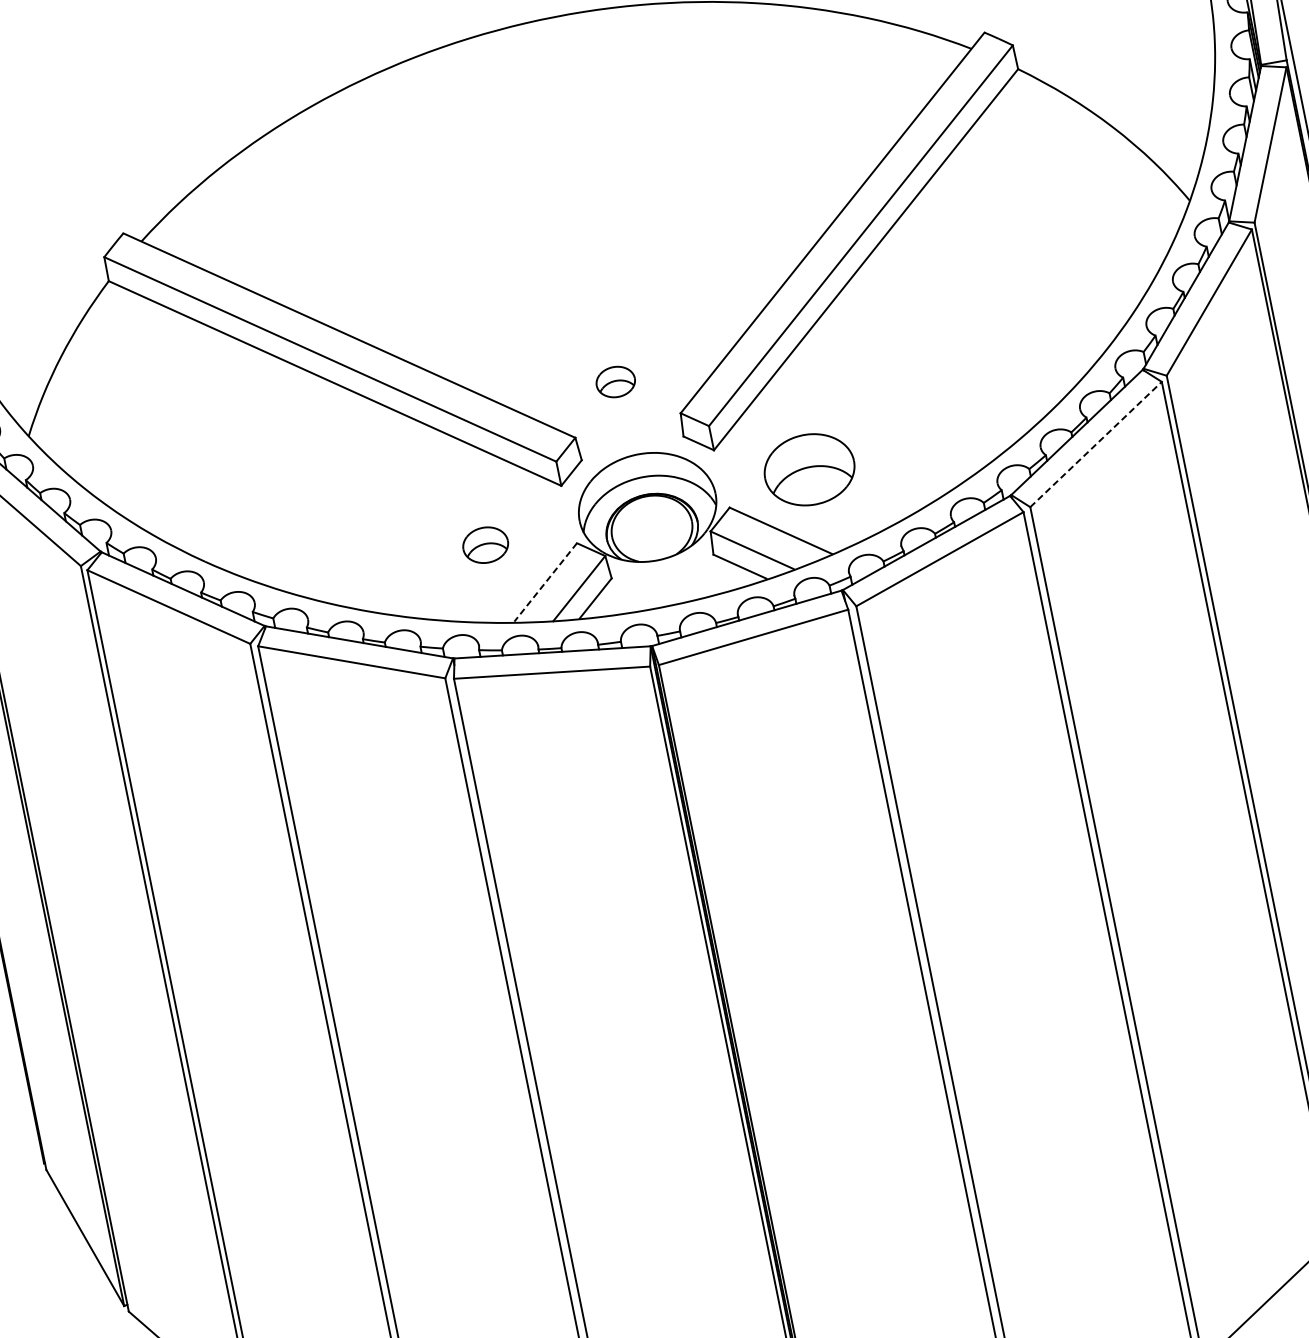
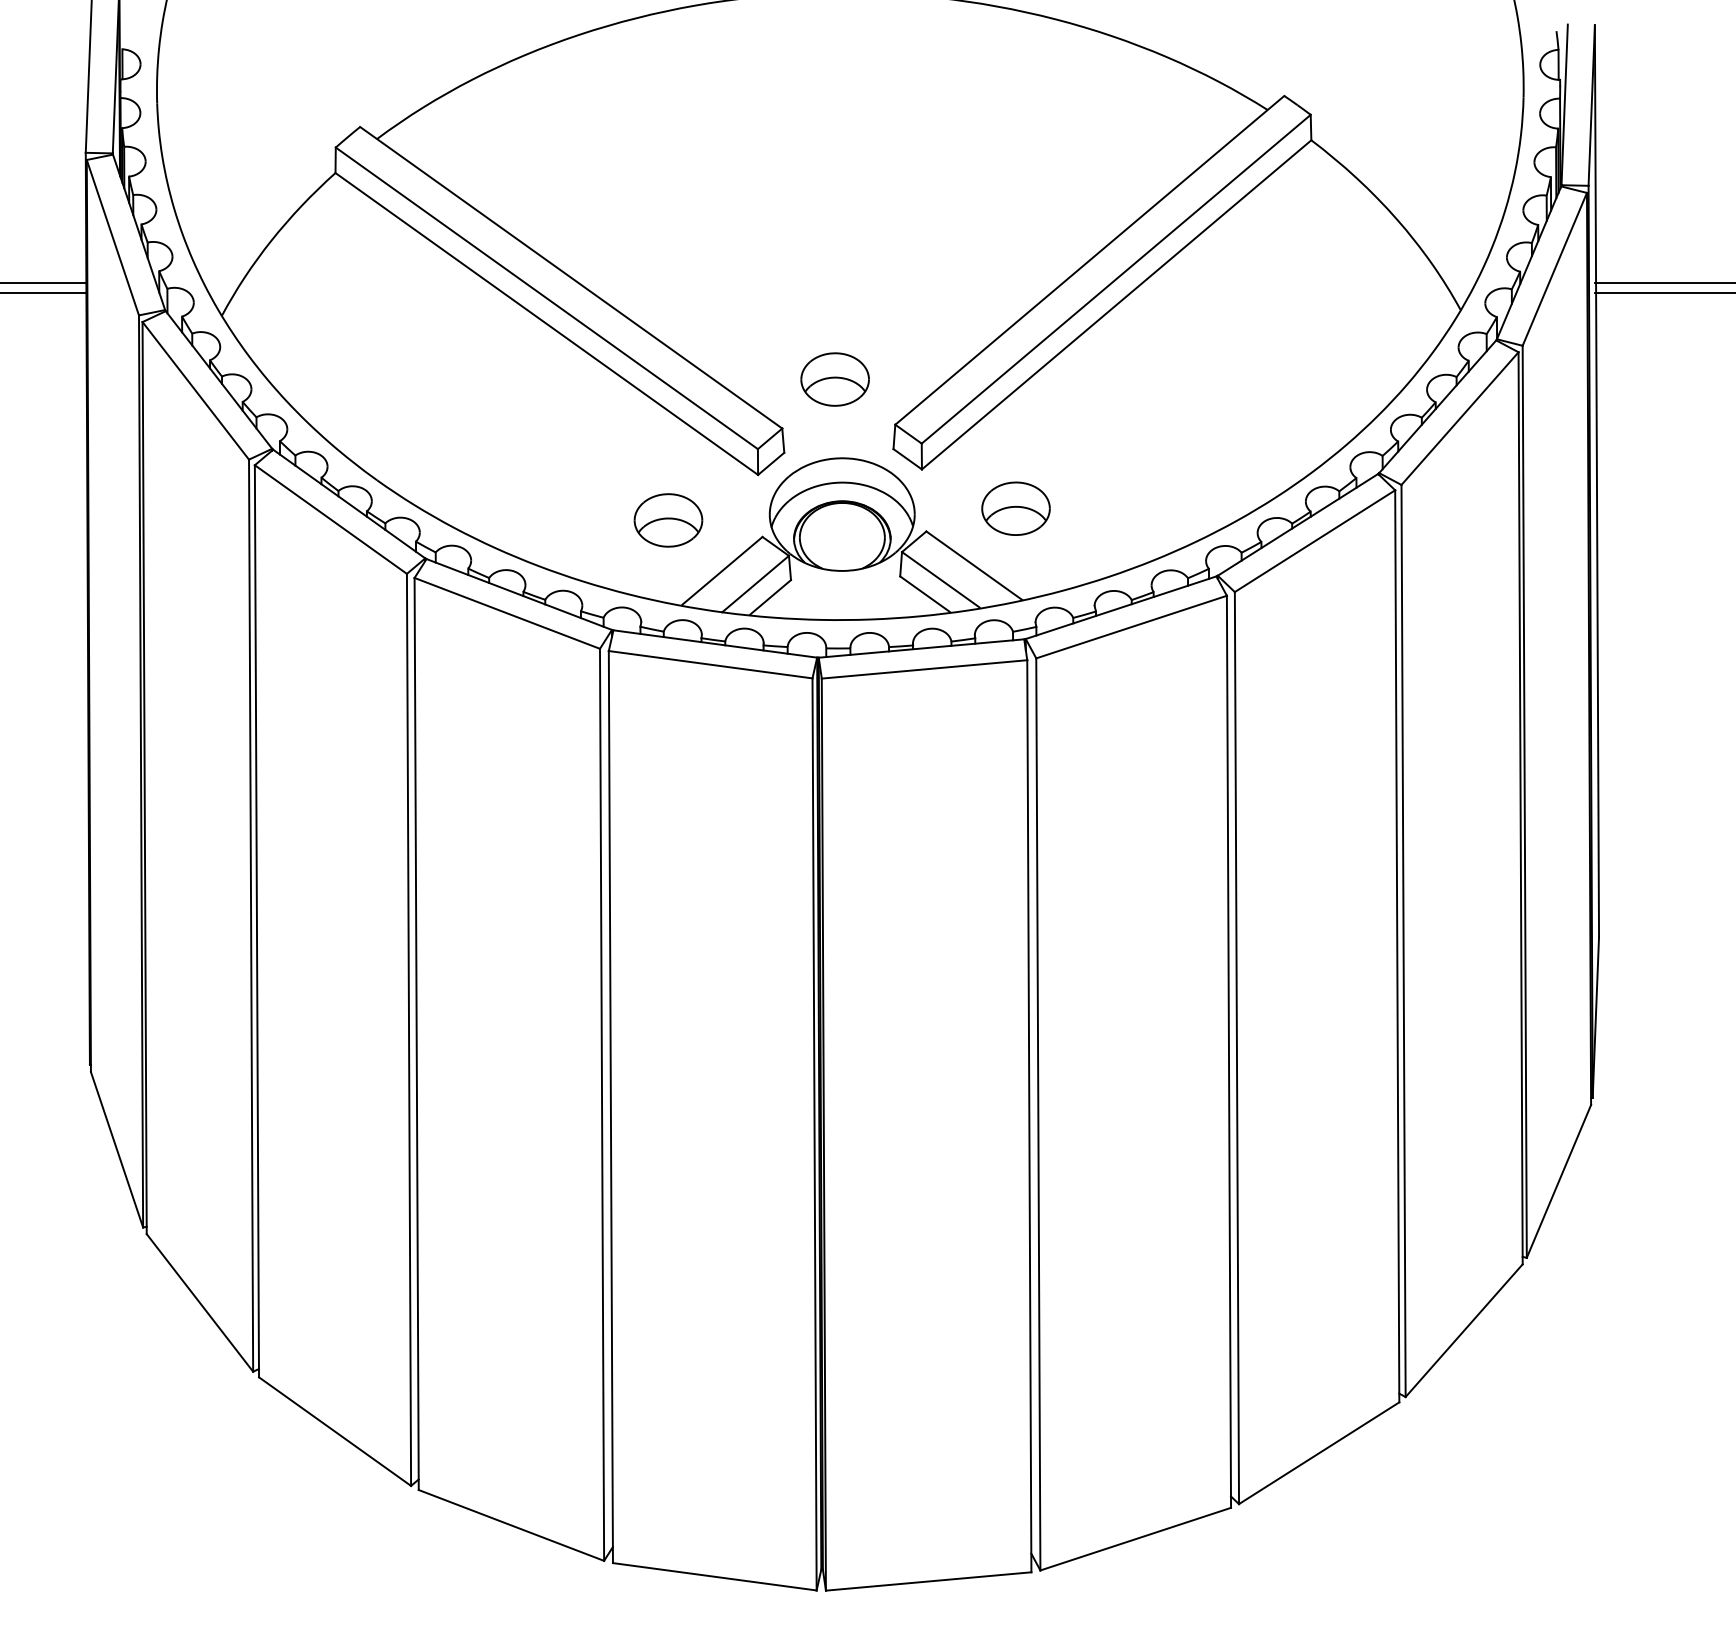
part: (615, 382) -> (834, 379), size x1.67
line: (1096, 444) -> (1315, 541), dashed -> solid
part: (809, 469) -> (1015, 508), size x0.71
part: (485, 545) -> (668, 520), size x1.43
line: (545, 583) -> (722, 571), dashed -> solid

